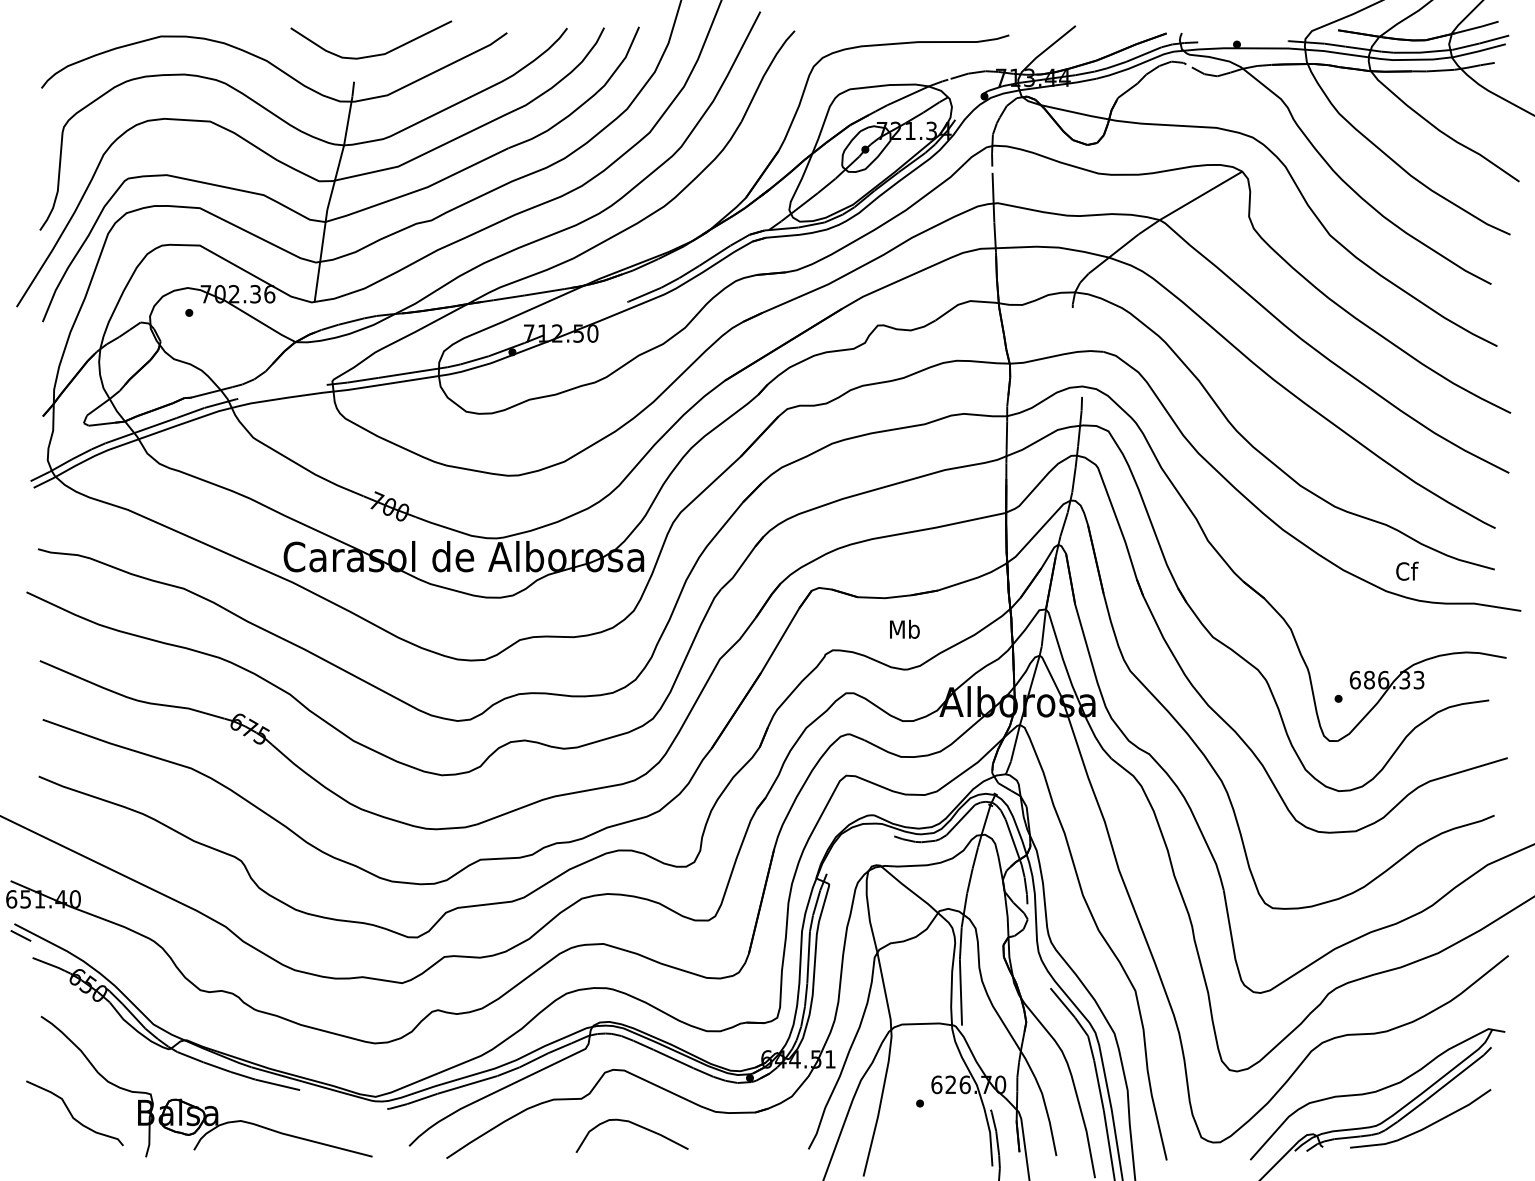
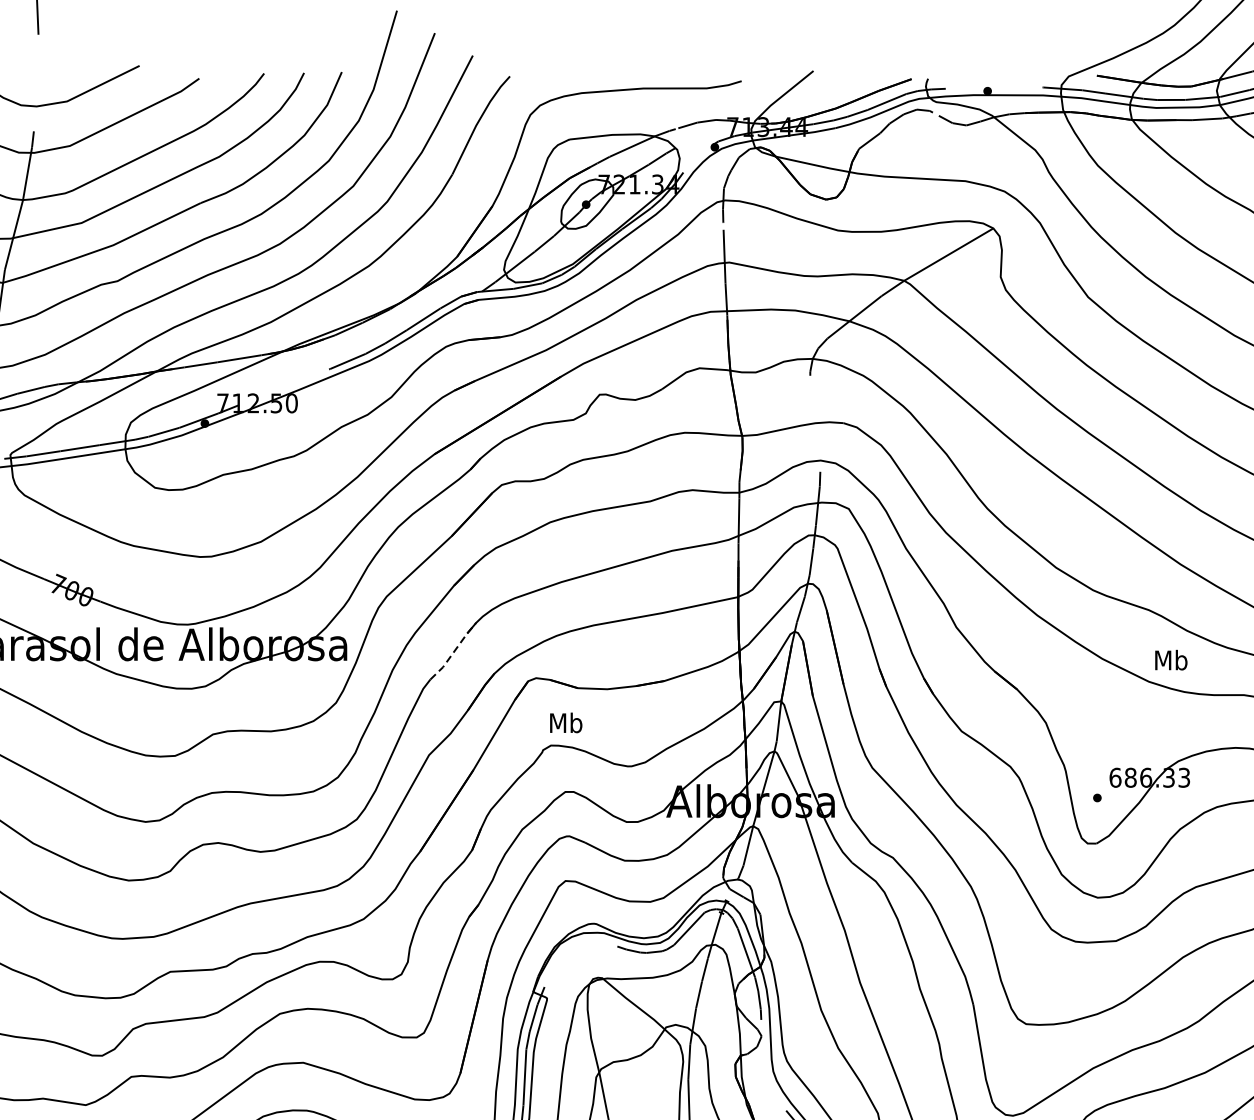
line: (743, 563) -> (454, 651), solid -> dashed
text: (1406, 570) -> (1170, 659), Cf -> Mb
text: (904, 628) -> (565, 721), moved

